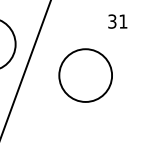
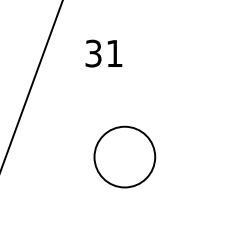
text: (117, 21) -> (103, 53), moved
circle: (85, 75) -> (124, 156), size x0.6

